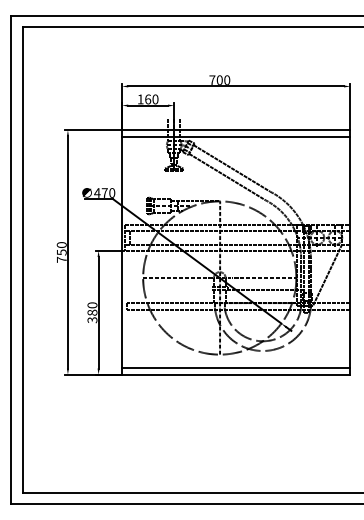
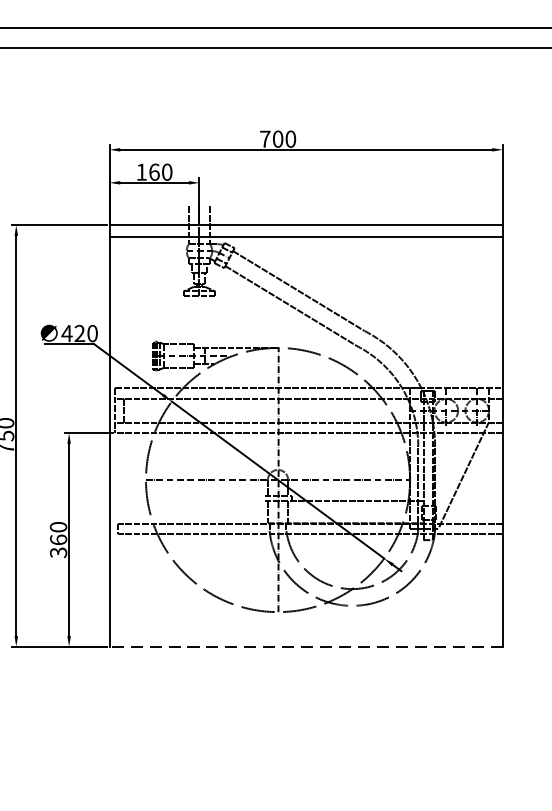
text: (104, 192) -> (79, 332), 470 -> 420
text: (92, 312) -> (58, 539), 380 -> 360
line: (236, 368) -> (306, 636), removed
line: (235, 374) -> (305, 646), solid -> dashed

